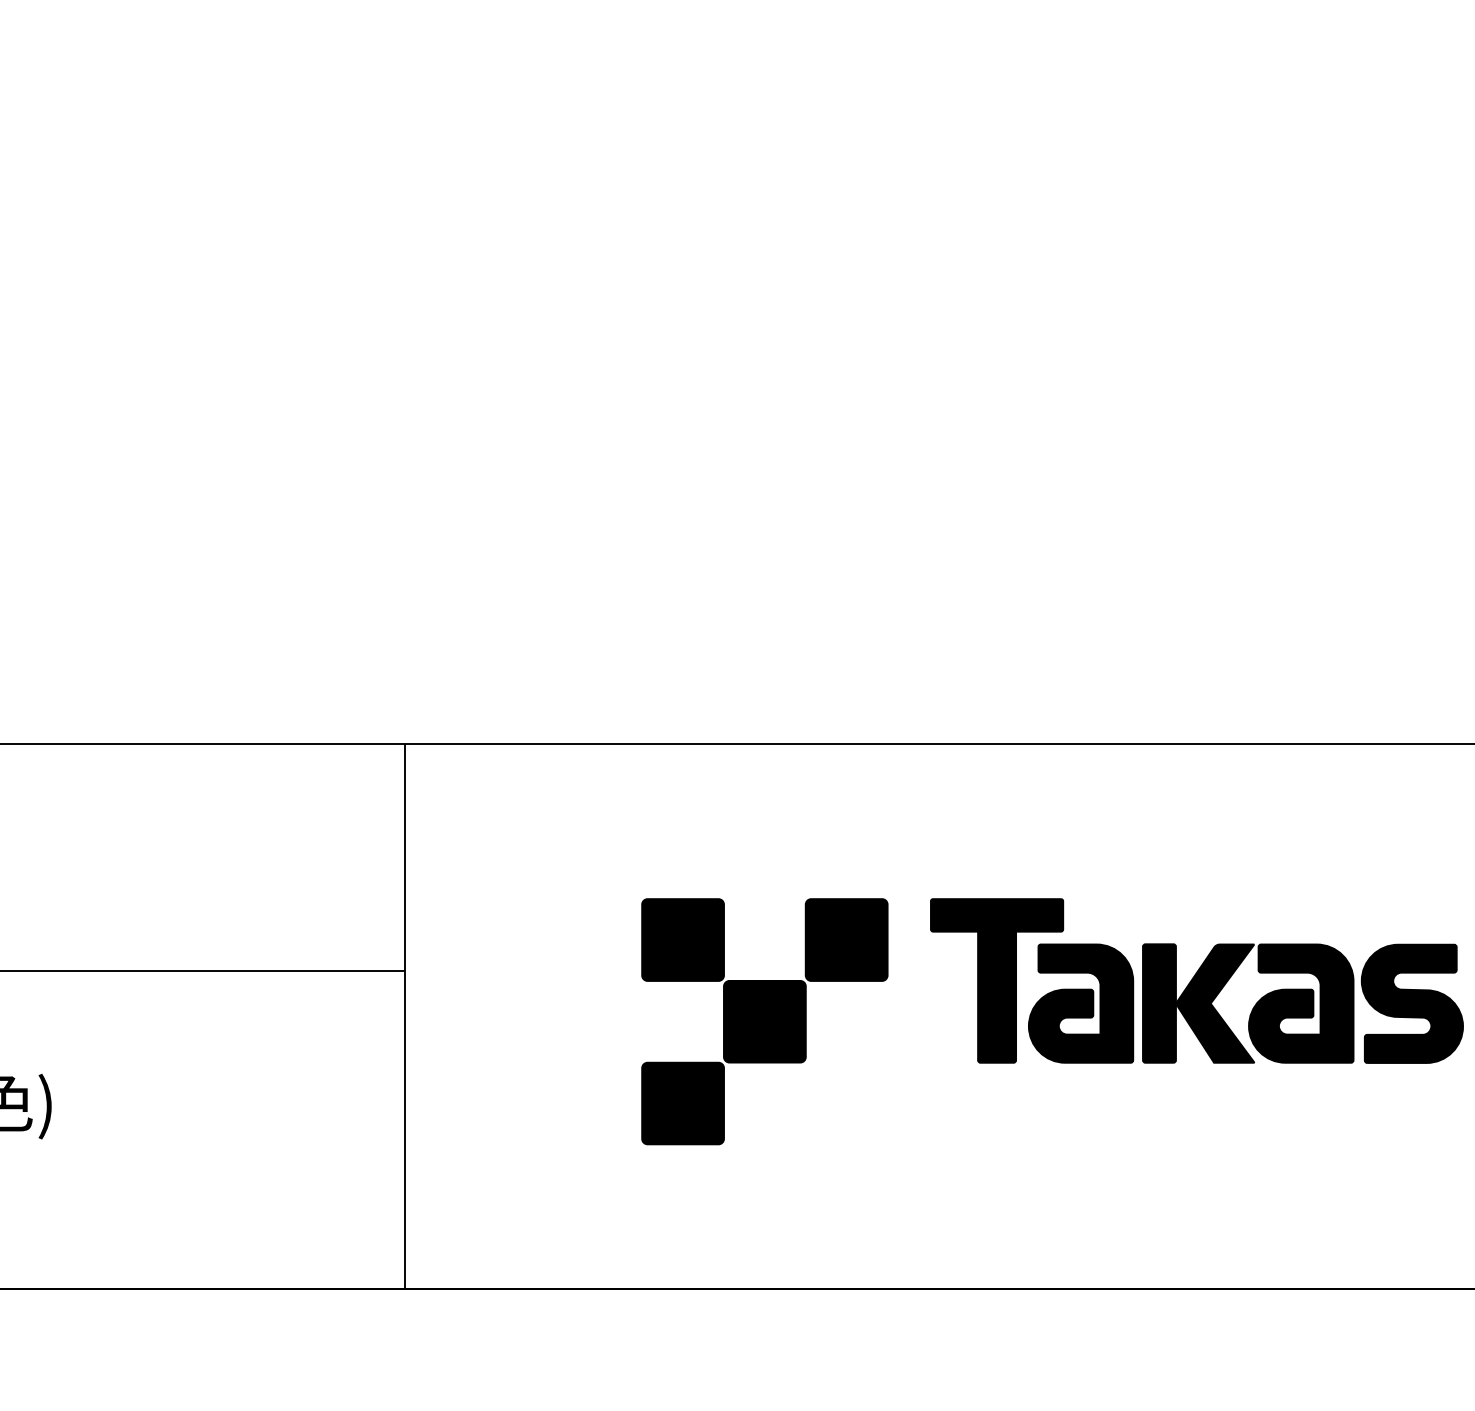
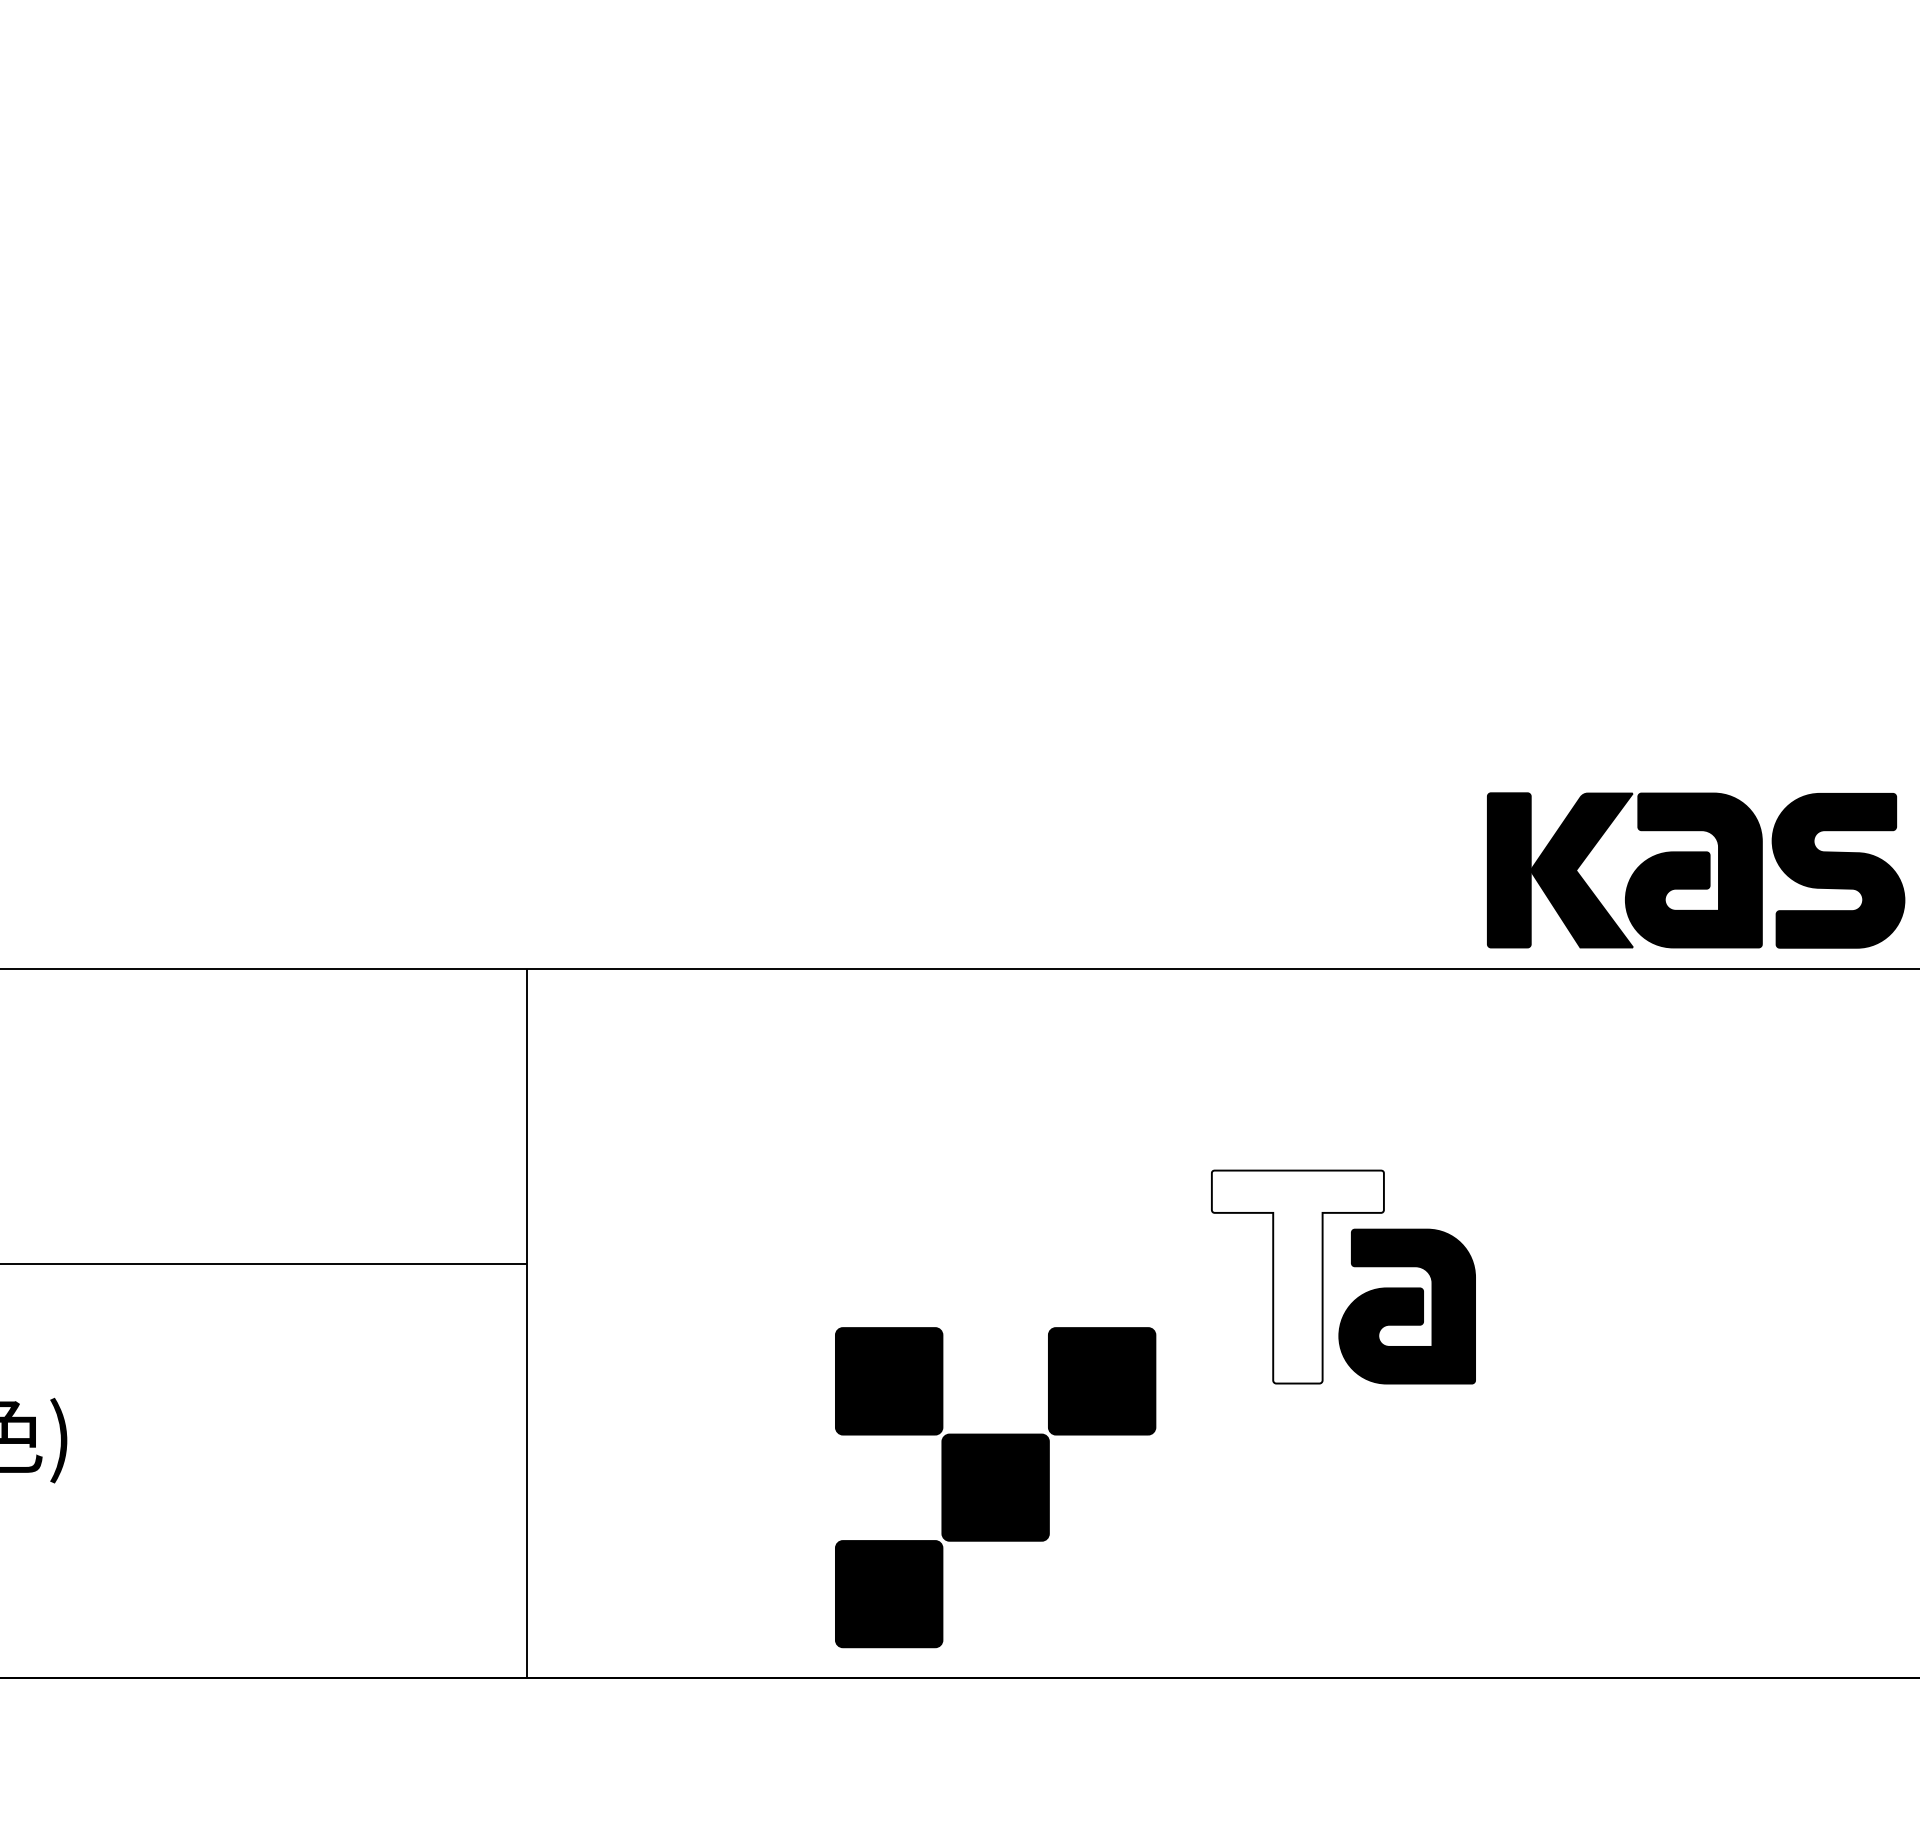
fill: (996, 980) -> (1297, 1276), removed
part: (1302, 1003) -> (1695, 870), moved
part: (764, 1021) -> (995, 1487), moved

